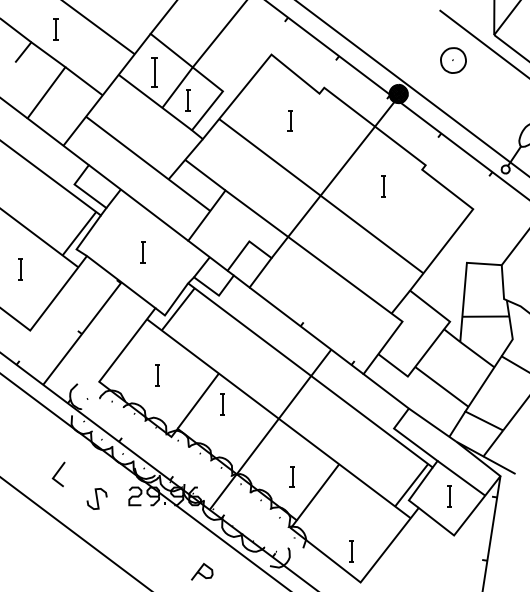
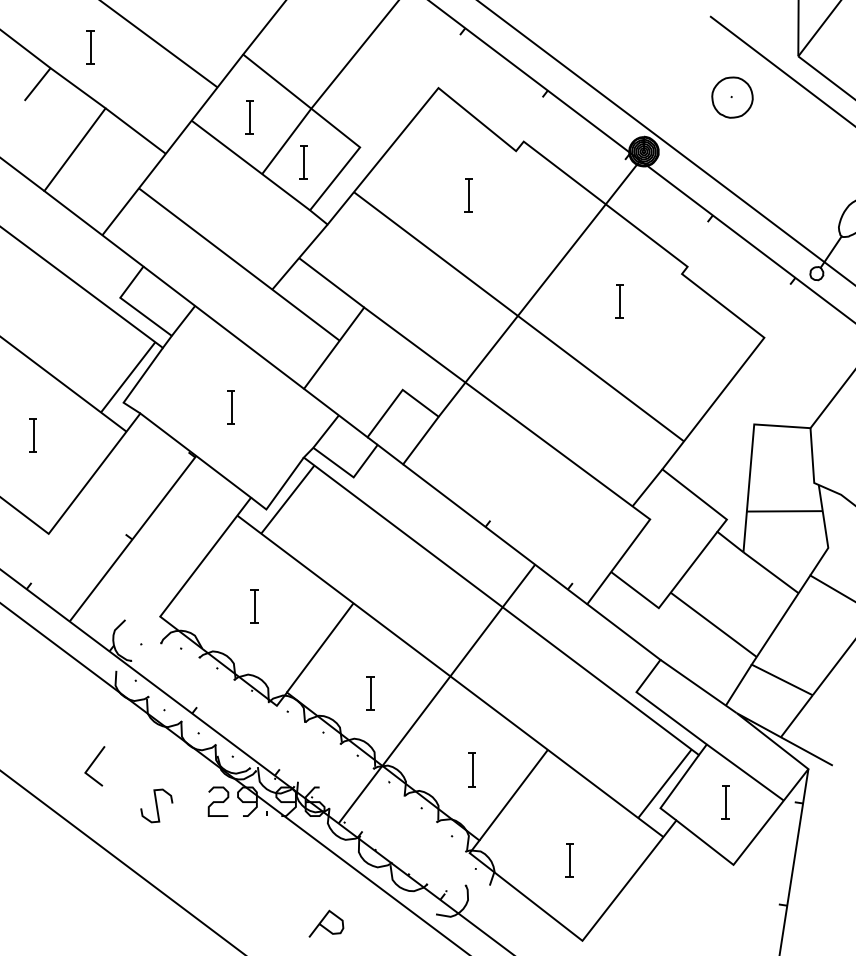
part: (154, 72) -> (249, 116), size x0.71
part: (222, 404) -> (370, 693), moved
part: (351, 551) -> (569, 860), moved

